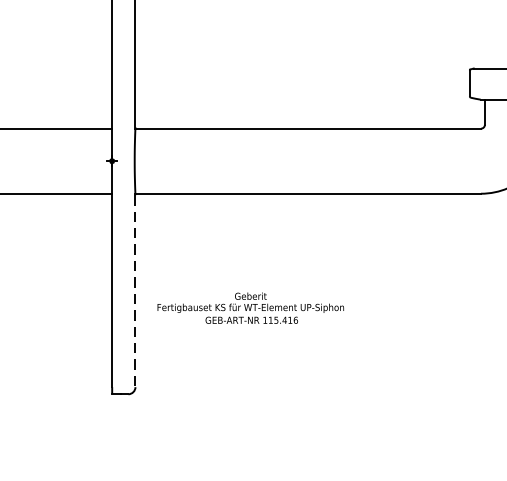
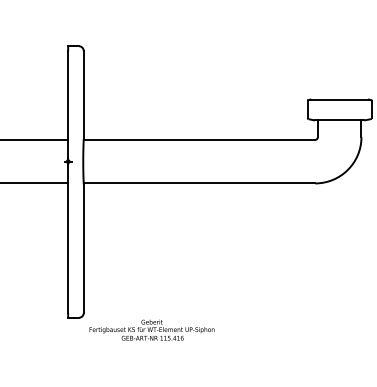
line: (135, 292) -> (83, 249), dashed -> solid
text: (250, 307) -> (151, 329), moved

